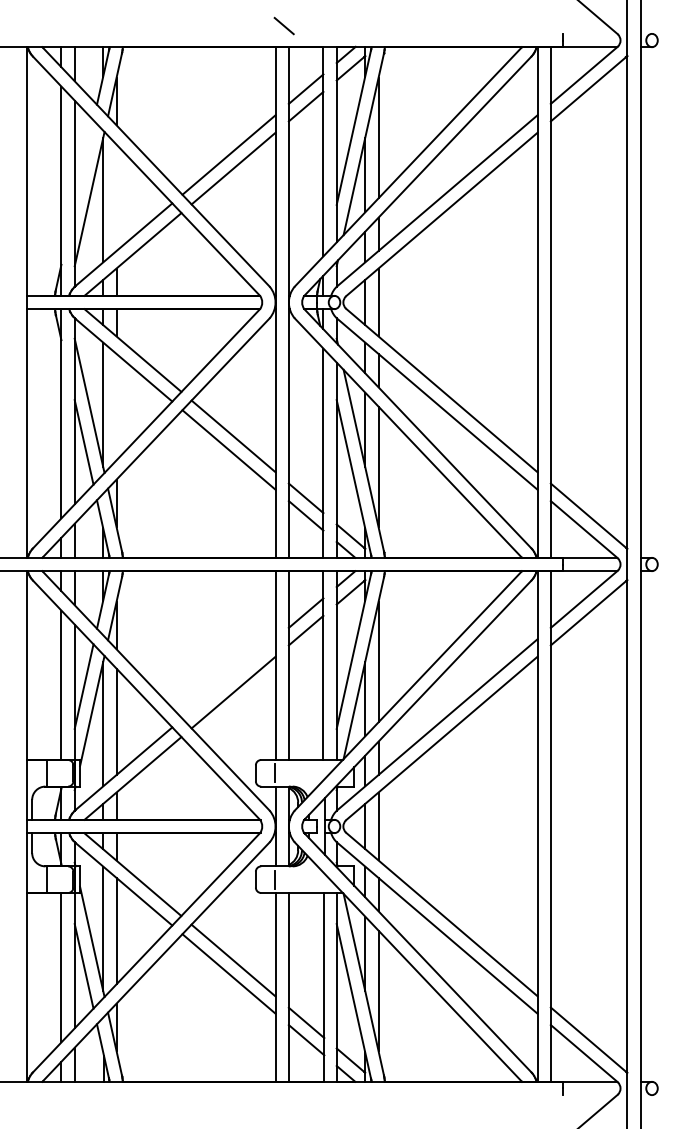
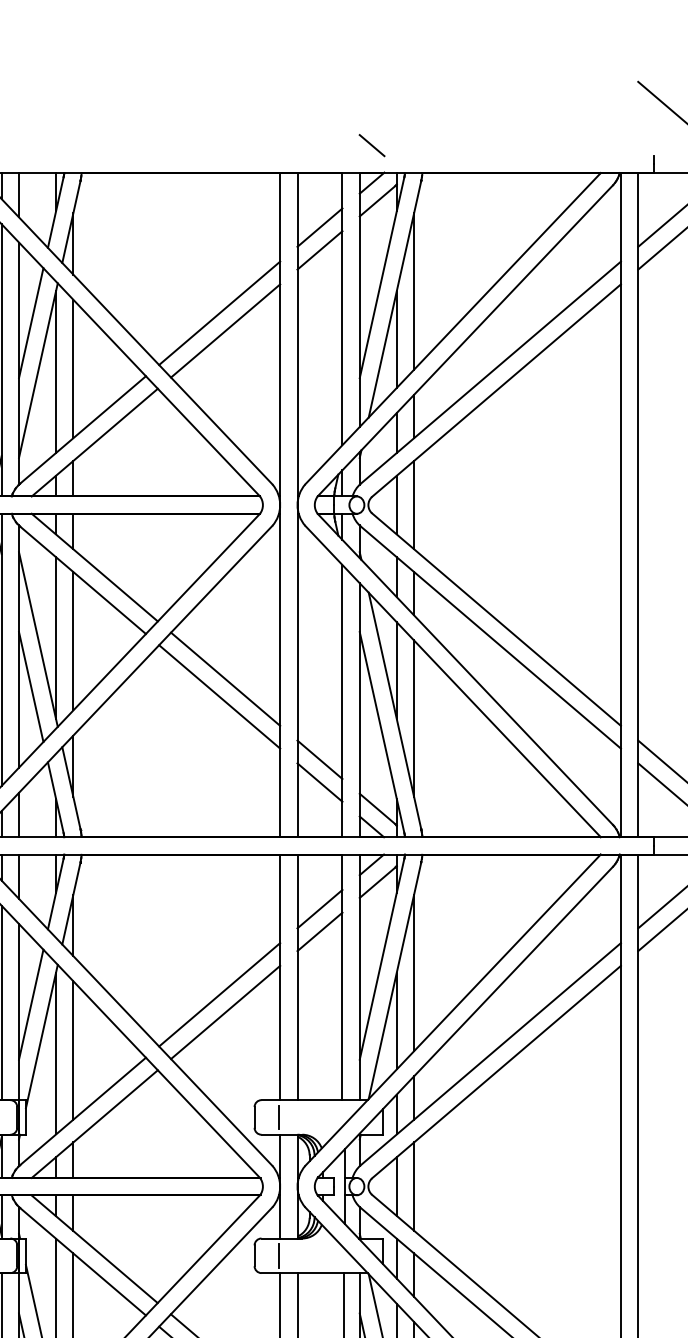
line: (283, 25) -> (371, 144), moved
line: (83, 162) -> (30, 323), added
line: (116, 197) -> (73, 368), added
line: (116, 406) -> (73, 640), added
line: (228, 678) -> (218, 994), added

